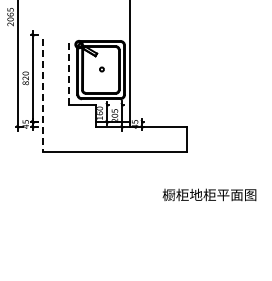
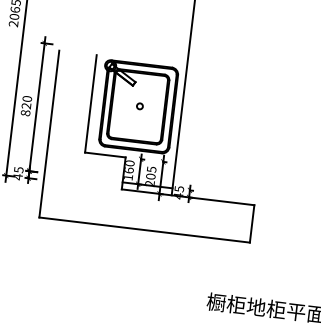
line: (68, 71) -> (90, 103), dashed -> solid
line: (43, 95) -> (49, 134), dashed -> solid

